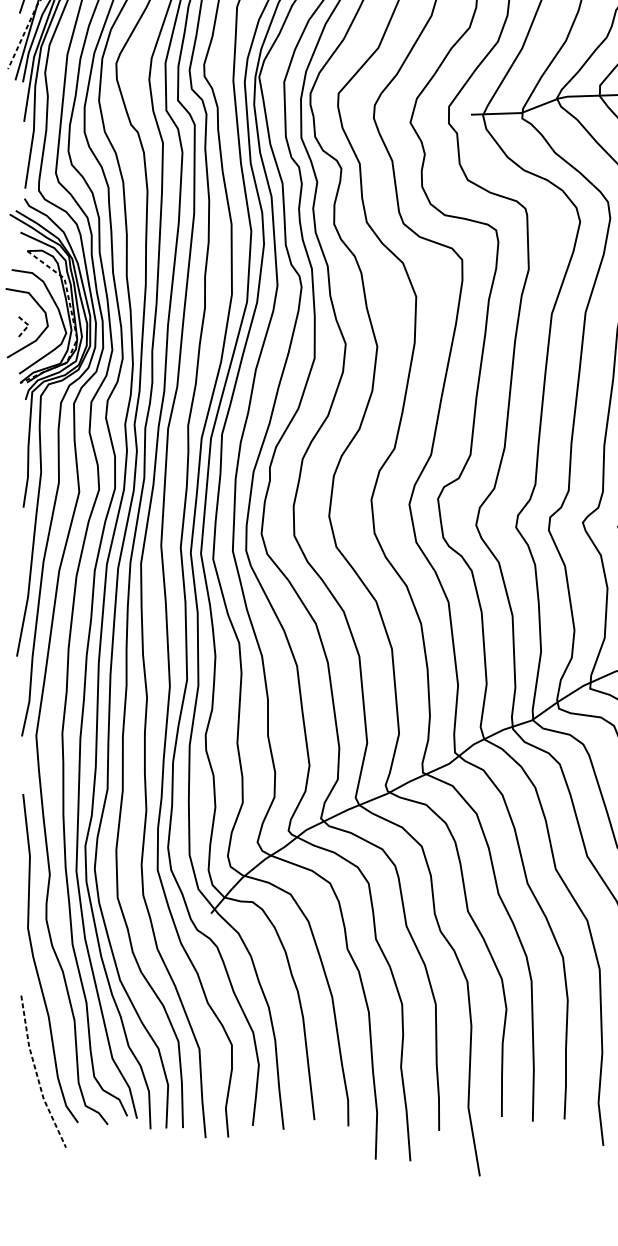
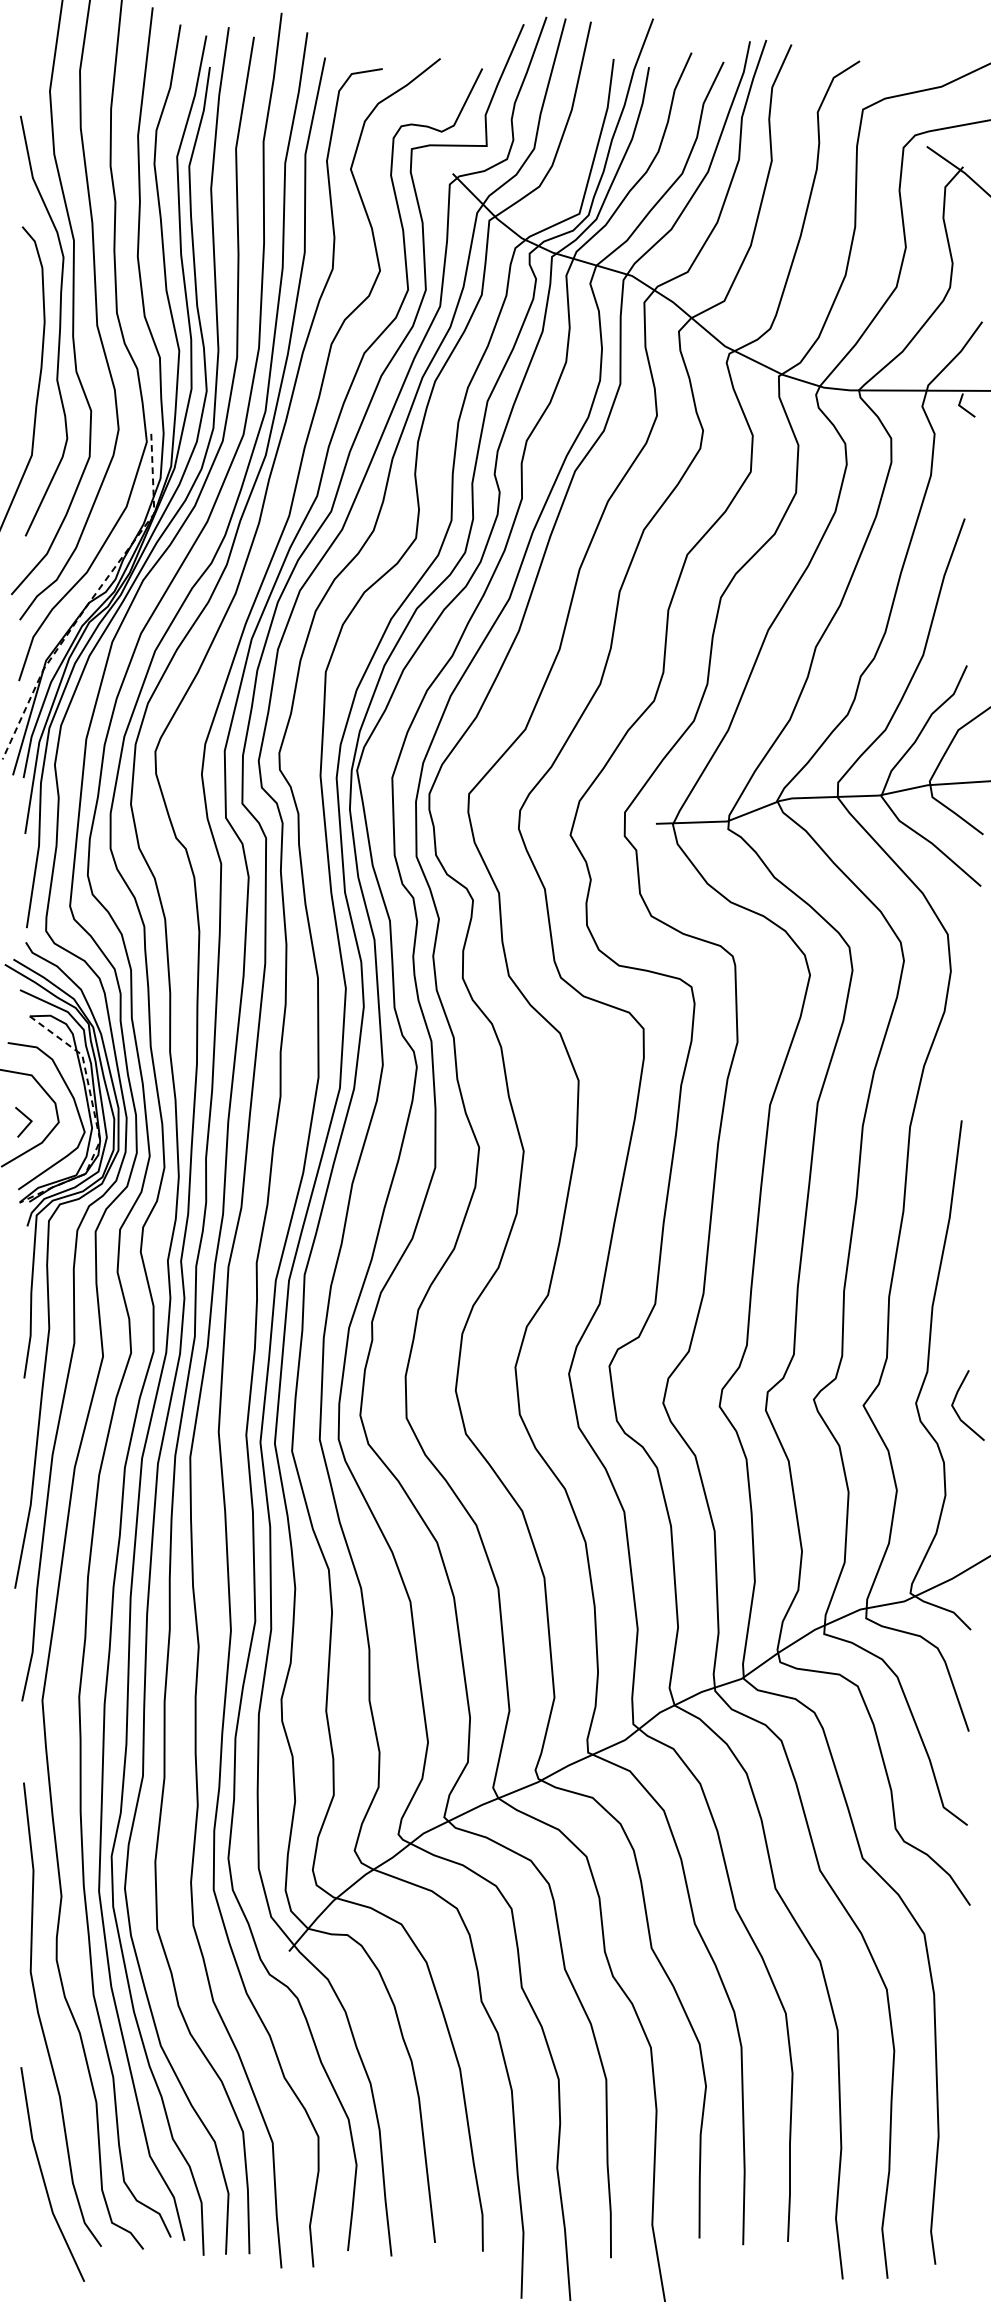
line: (28, 325) -> (31, 1121), dashed -> solid
line: (37, 1073) -> (43, 2177), dashed -> solid

